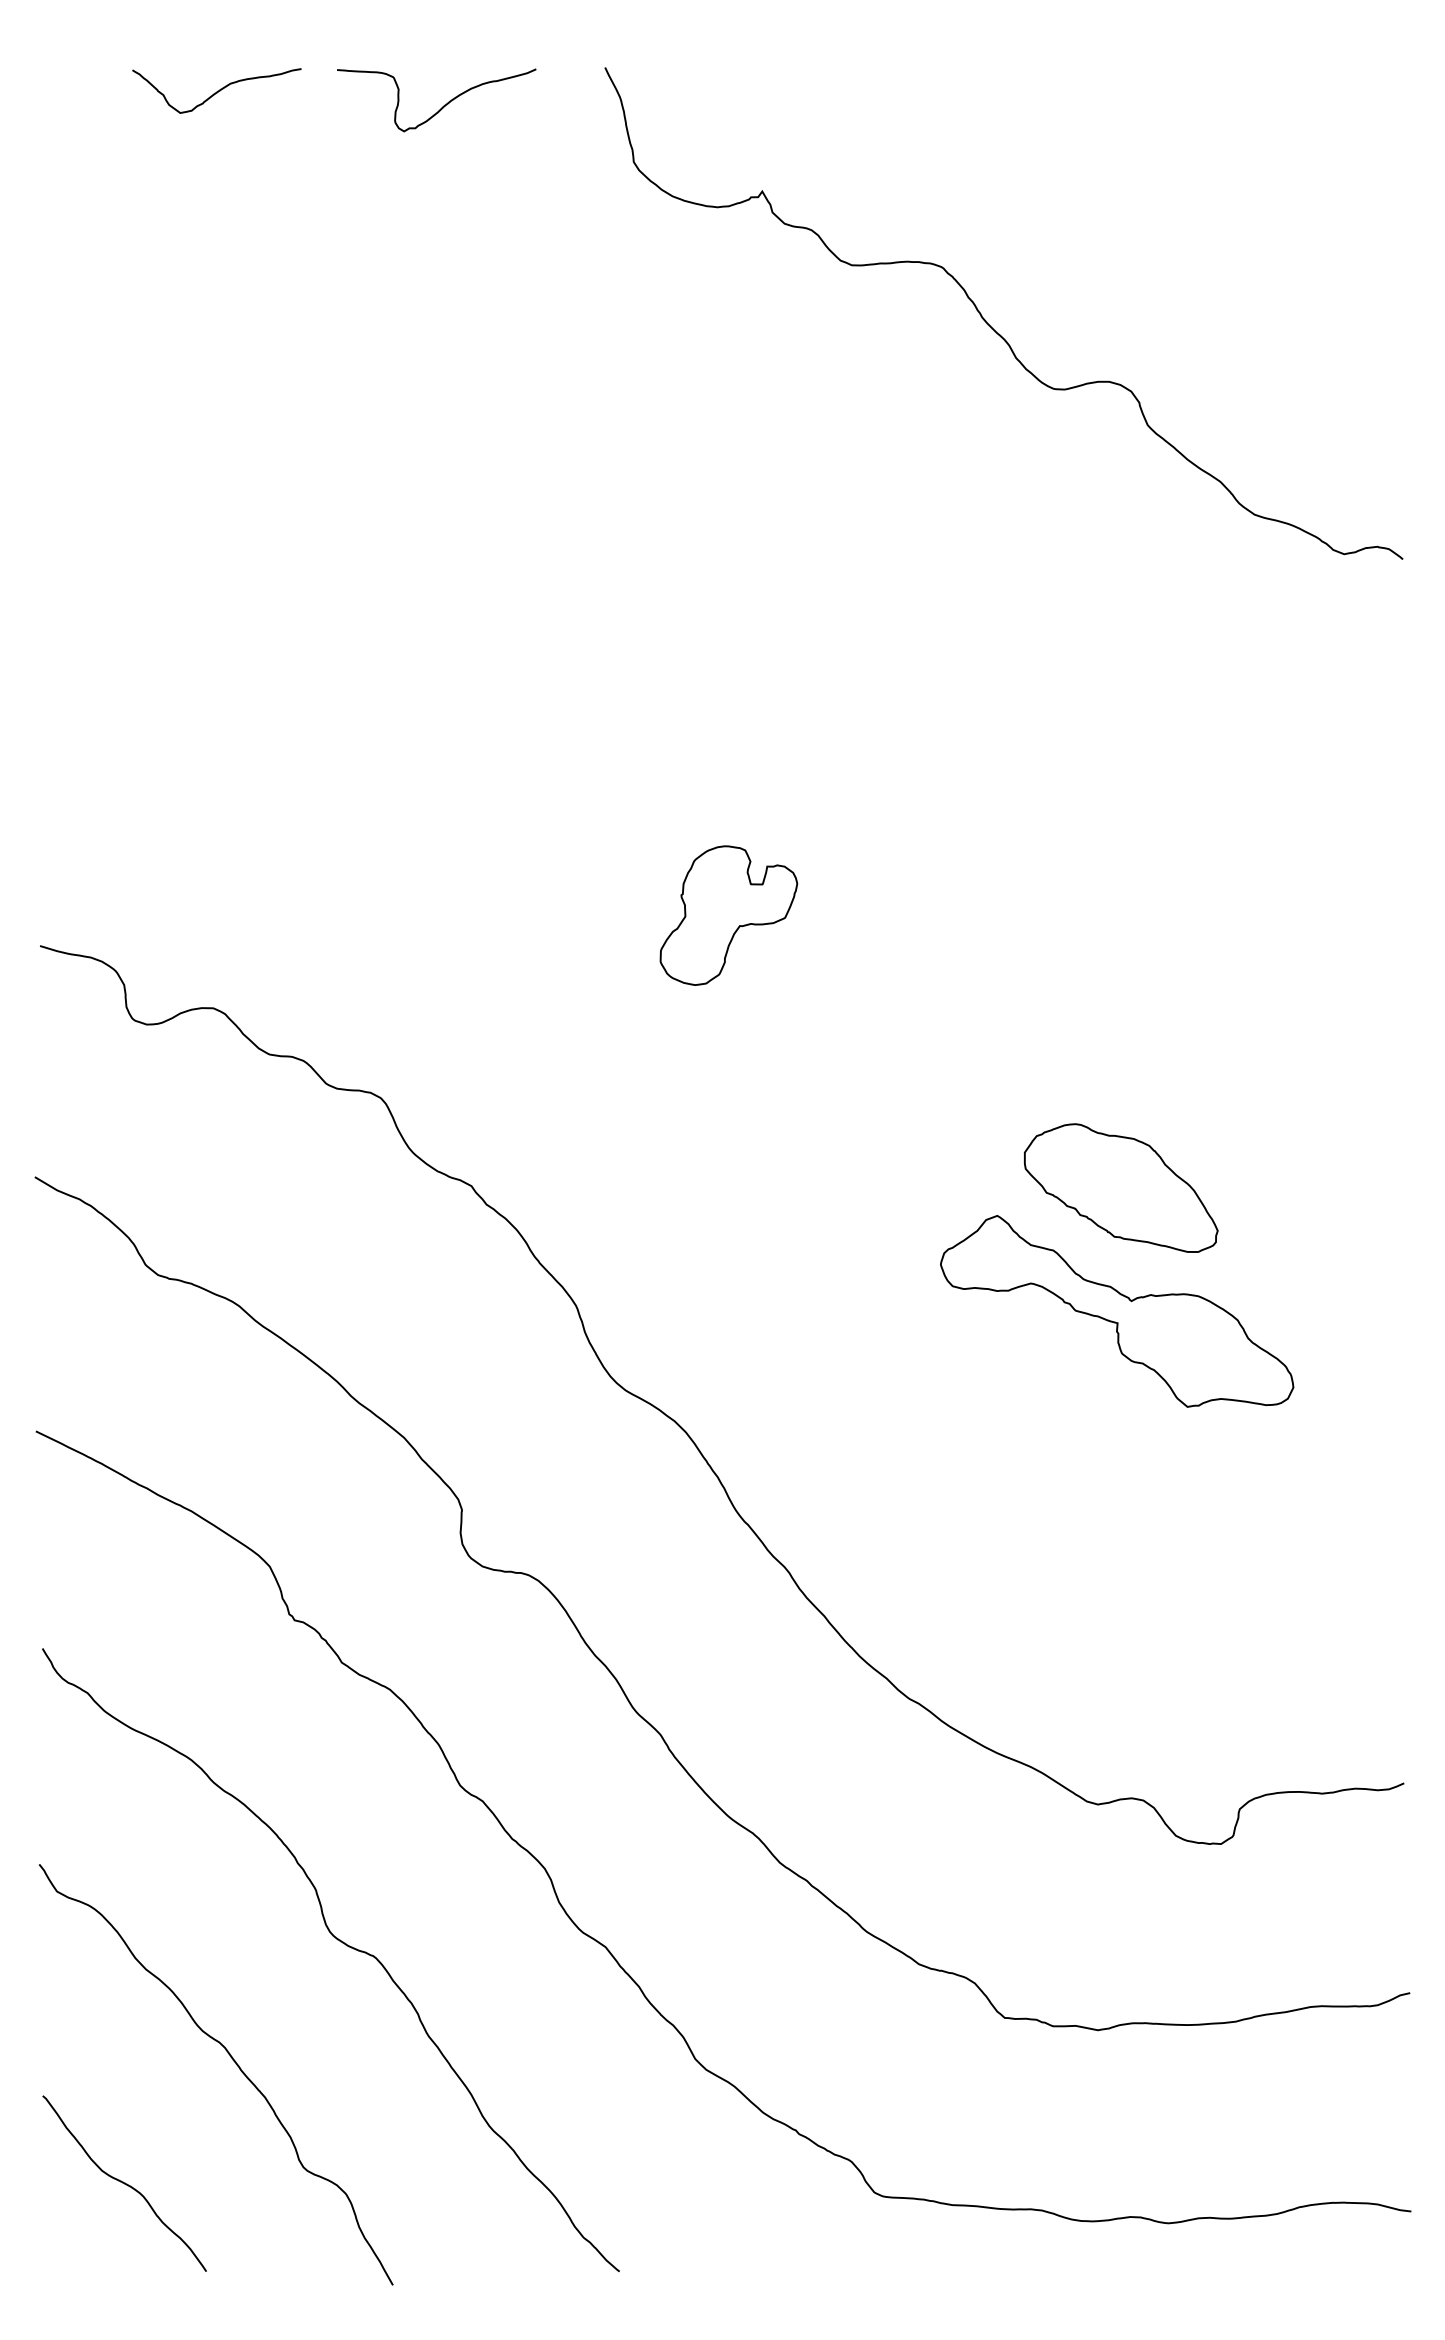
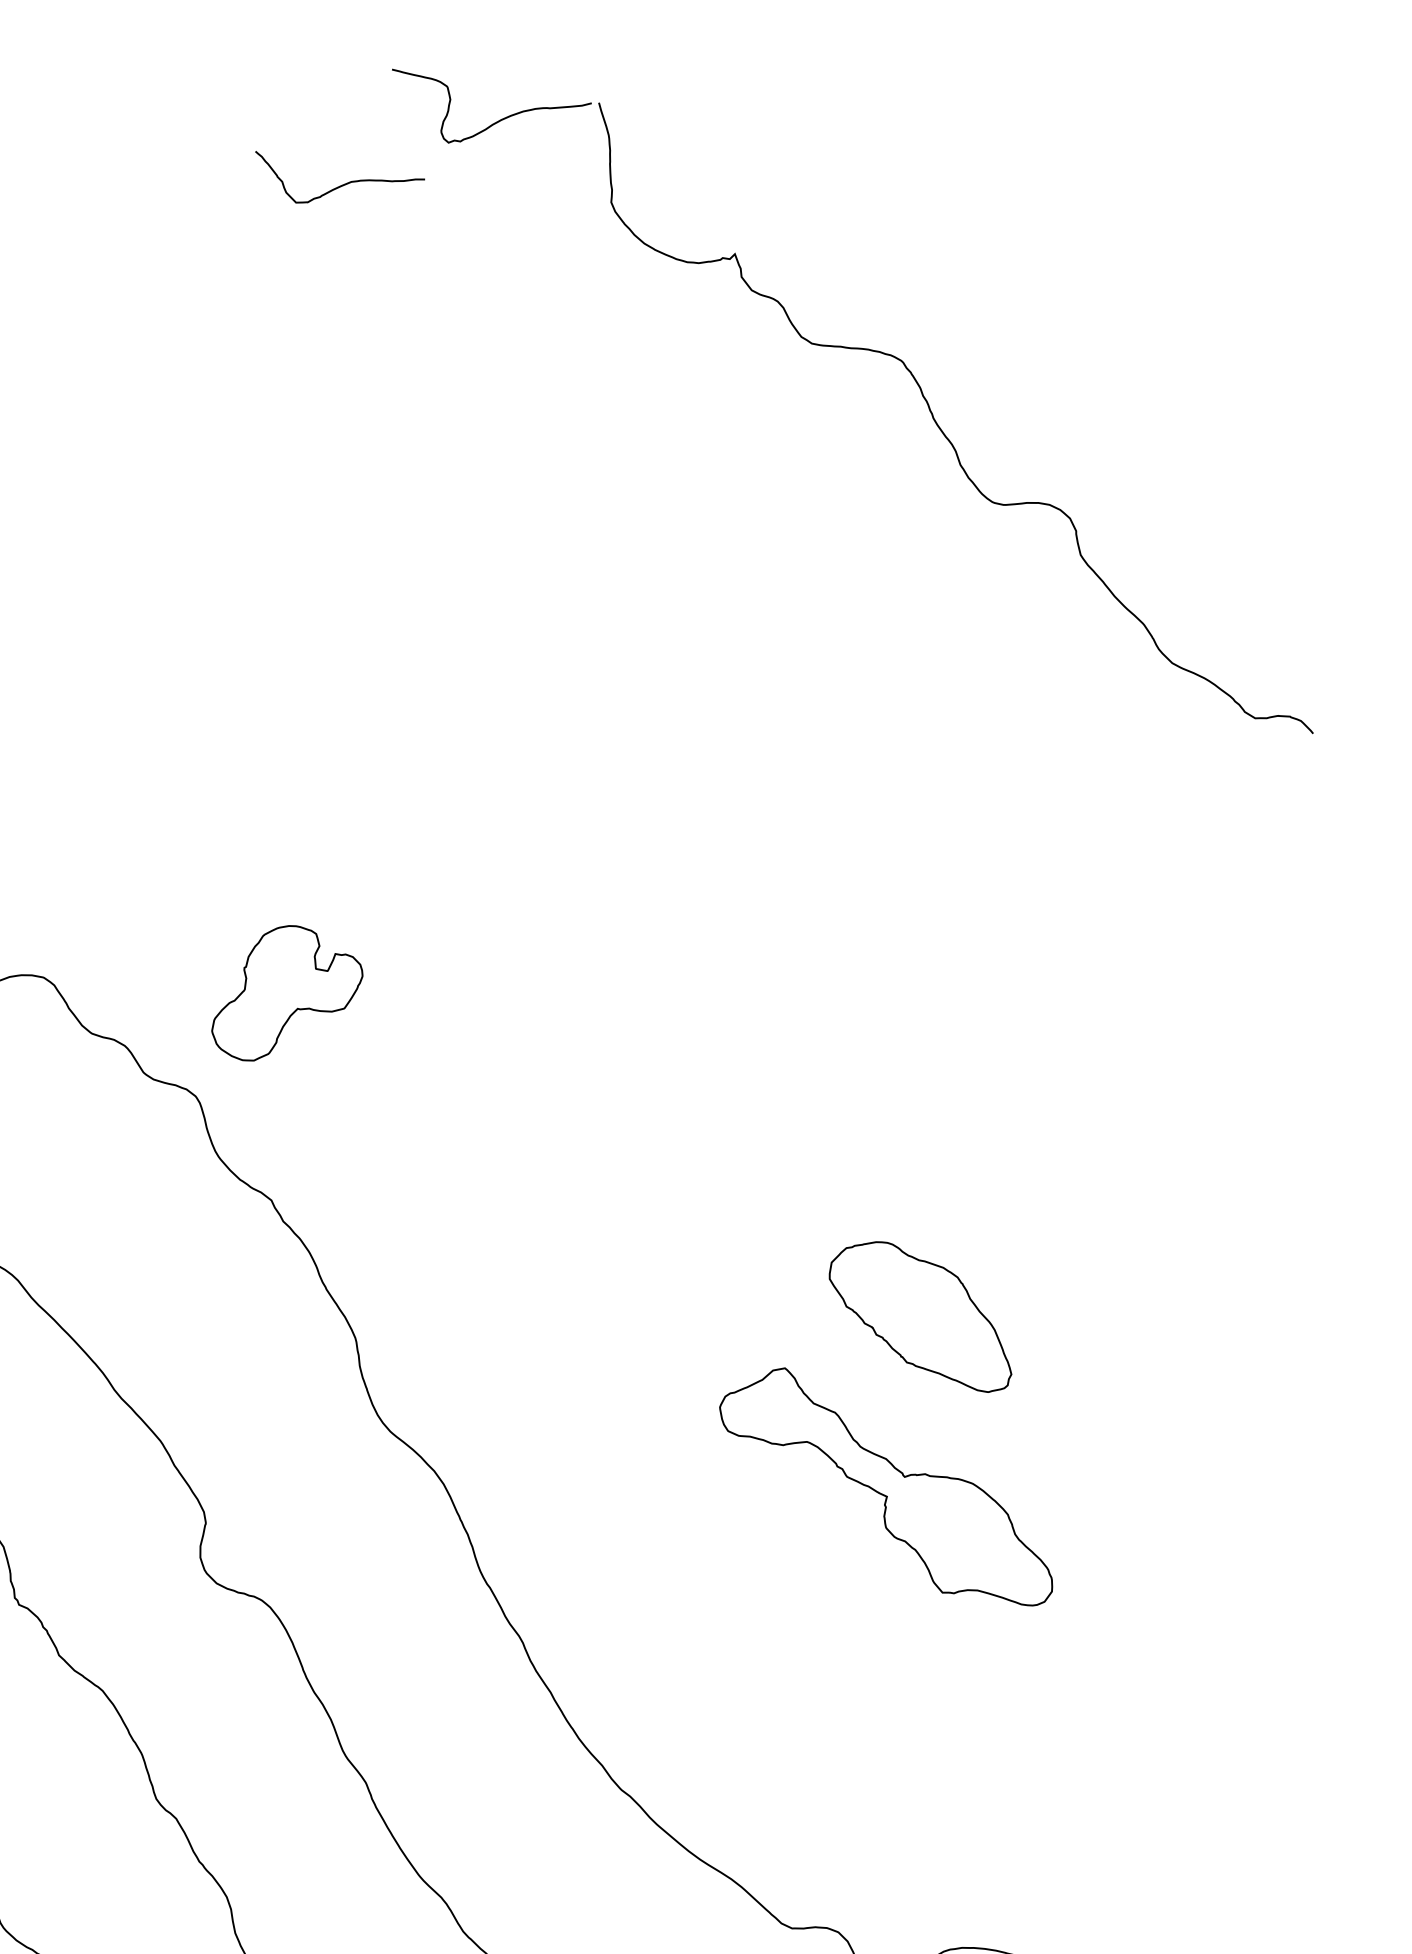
curve: (217, 90) -> (337, 186), moved
curve: (442, 106) -> (491, 124), moved
part: (728, 915) -> (288, 996), moved
part: (1117, 1311) -> (888, 1484), moved

